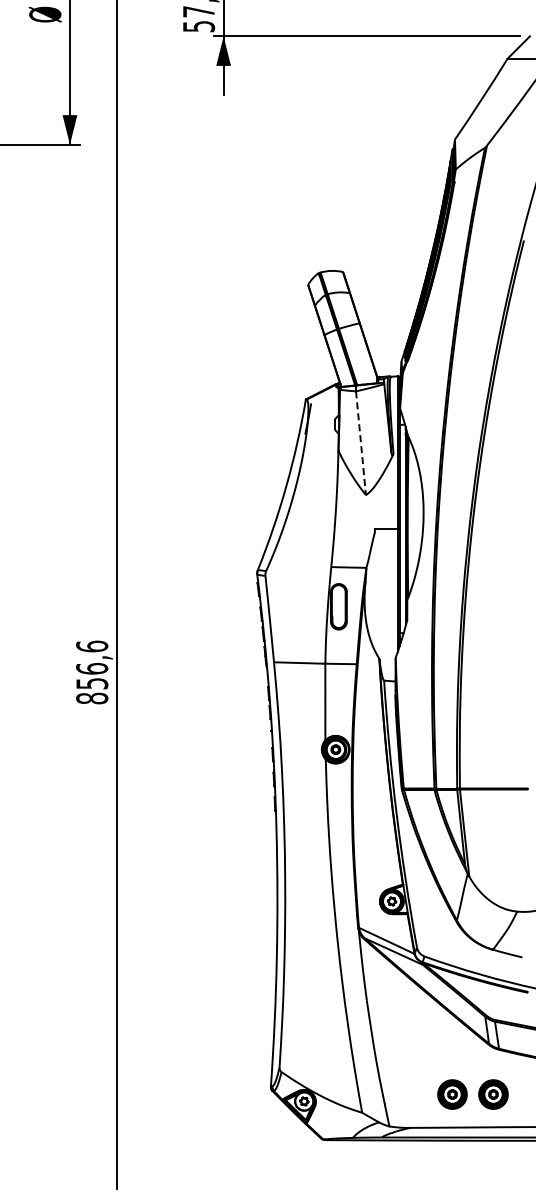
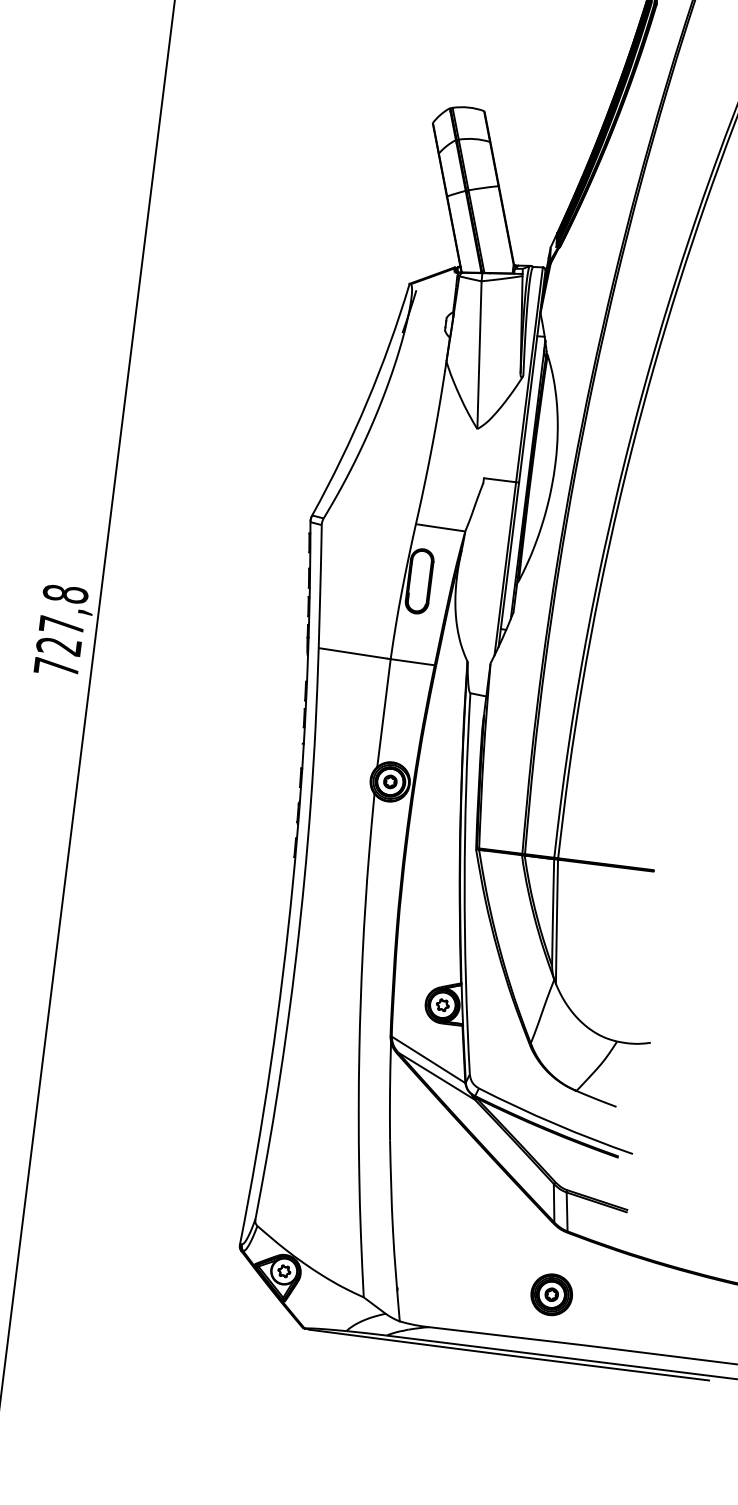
line: (361, 443) -> (480, 355), dashed -> solid
text: (92, 672) -> (61, 630), 856,6 -> 727,8
part: (452, 1094) -> (494, 1287), removed

